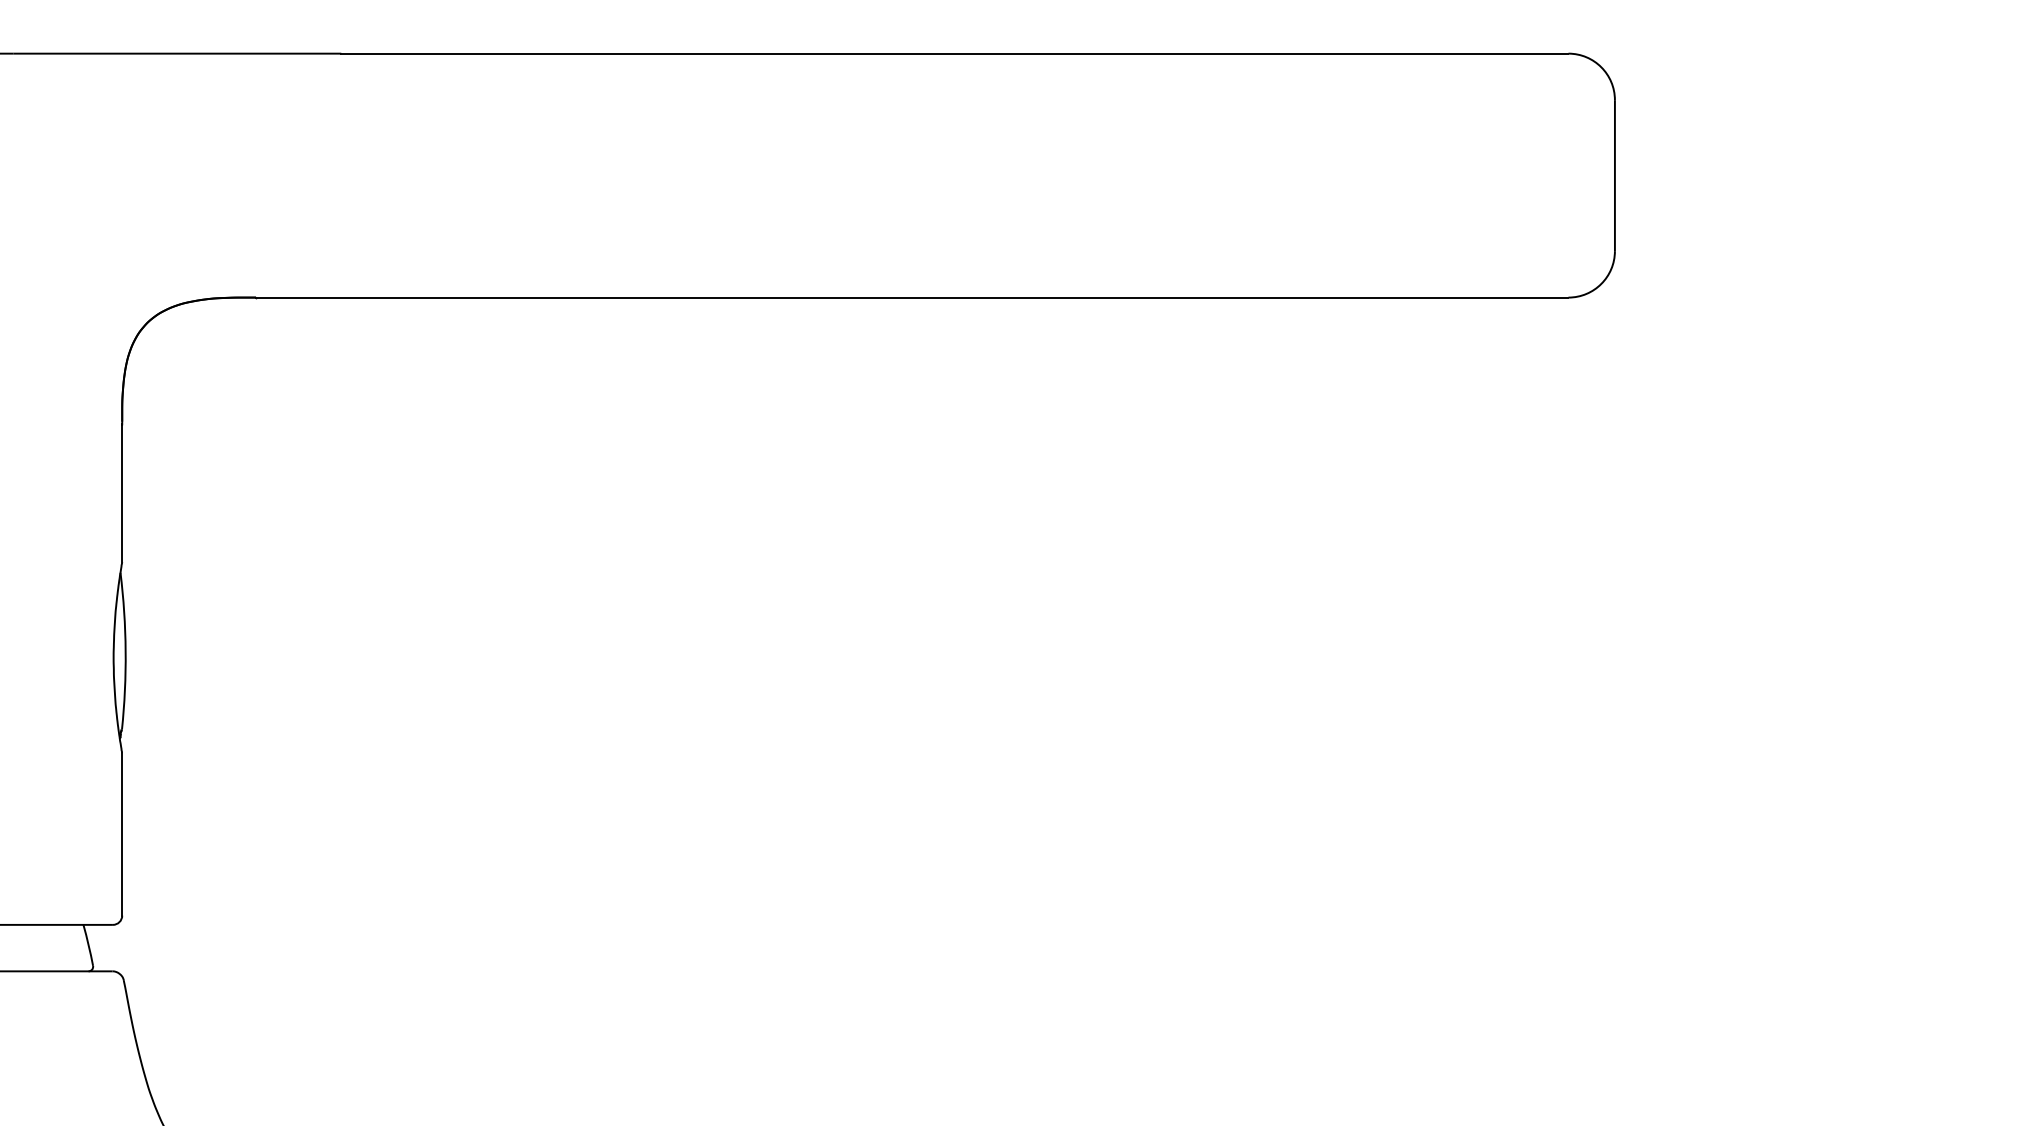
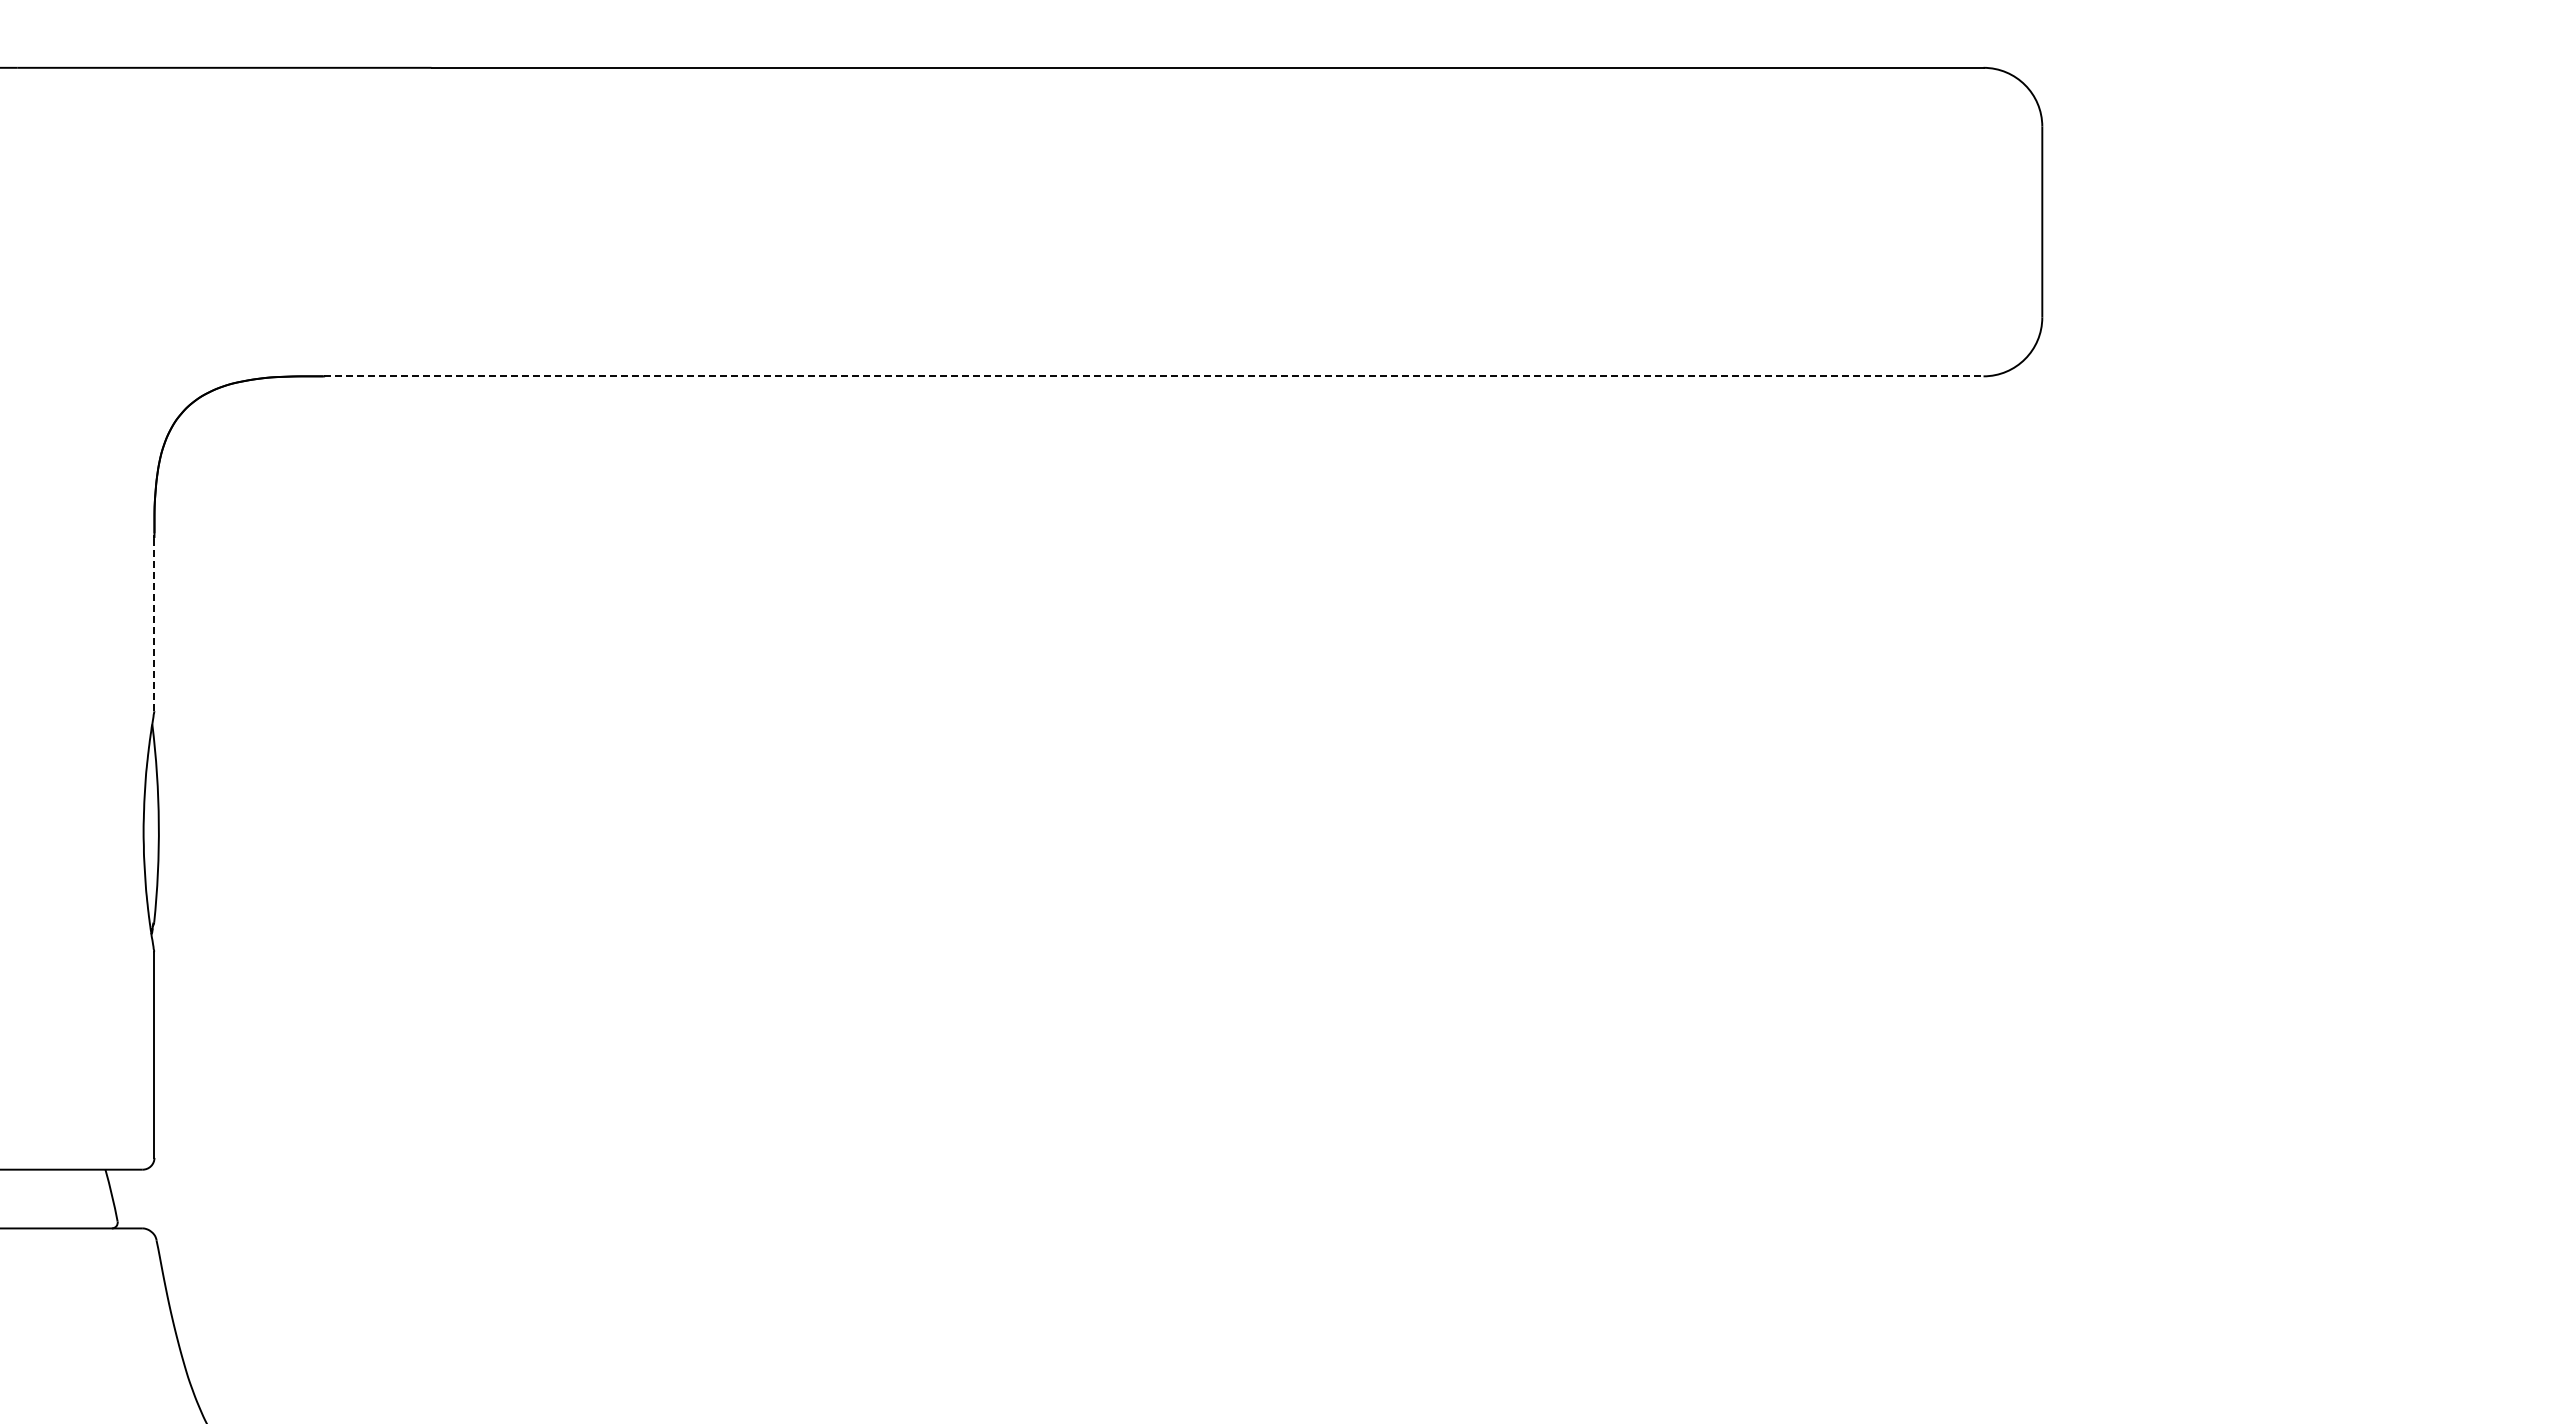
line: (912, 297) -> (1153, 376), solid -> dashed
line: (122, 493) -> (154, 624), solid -> dashed

